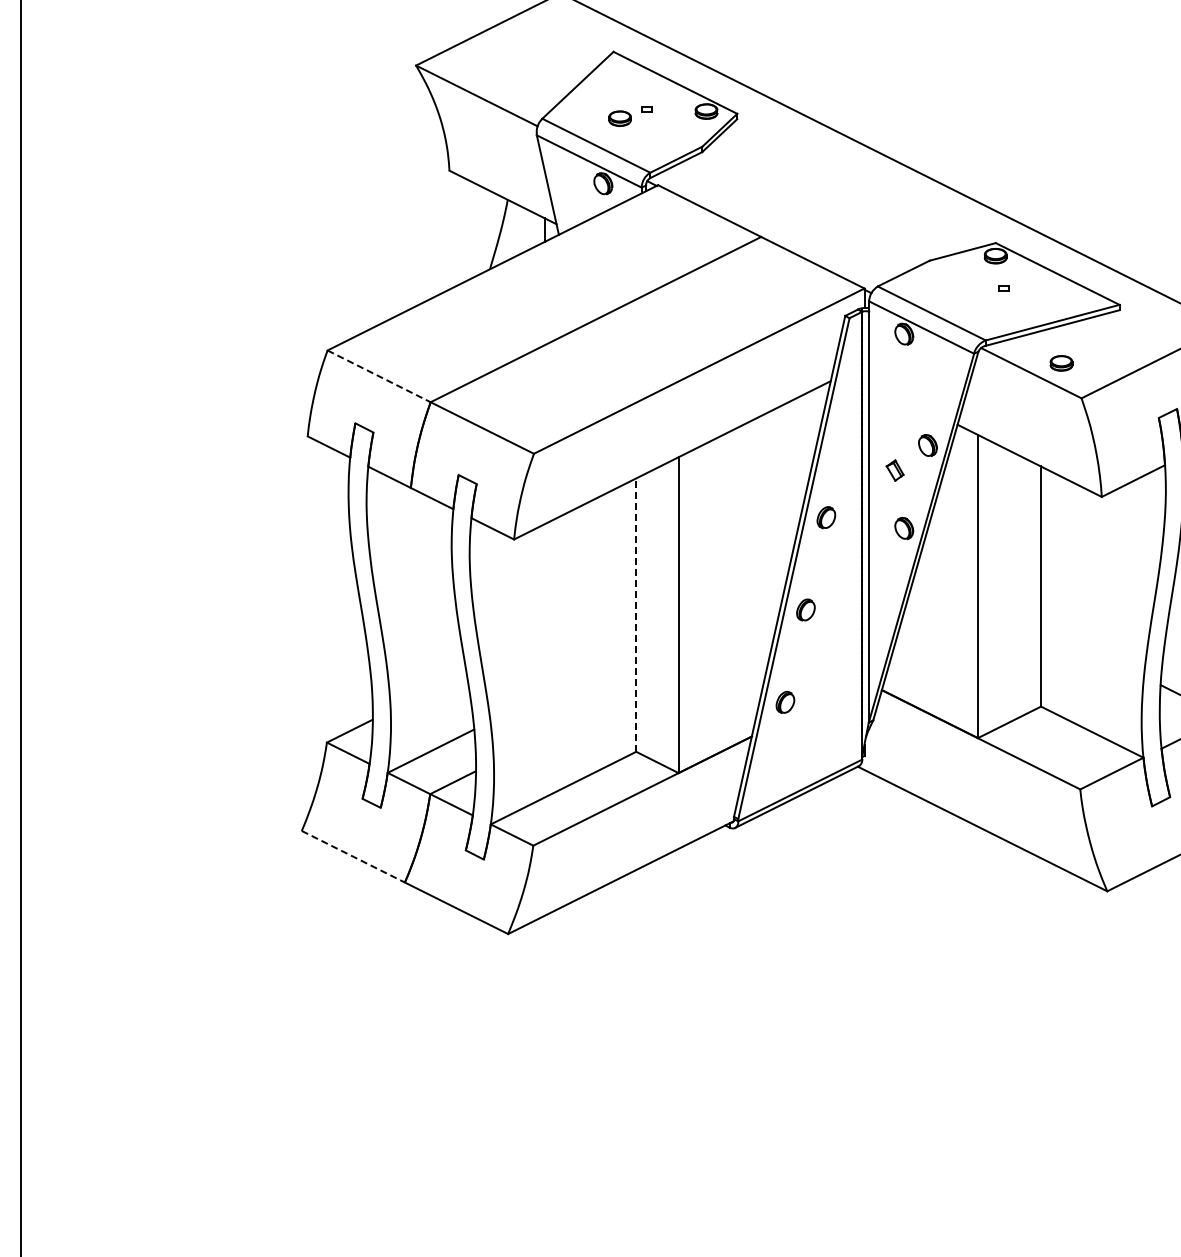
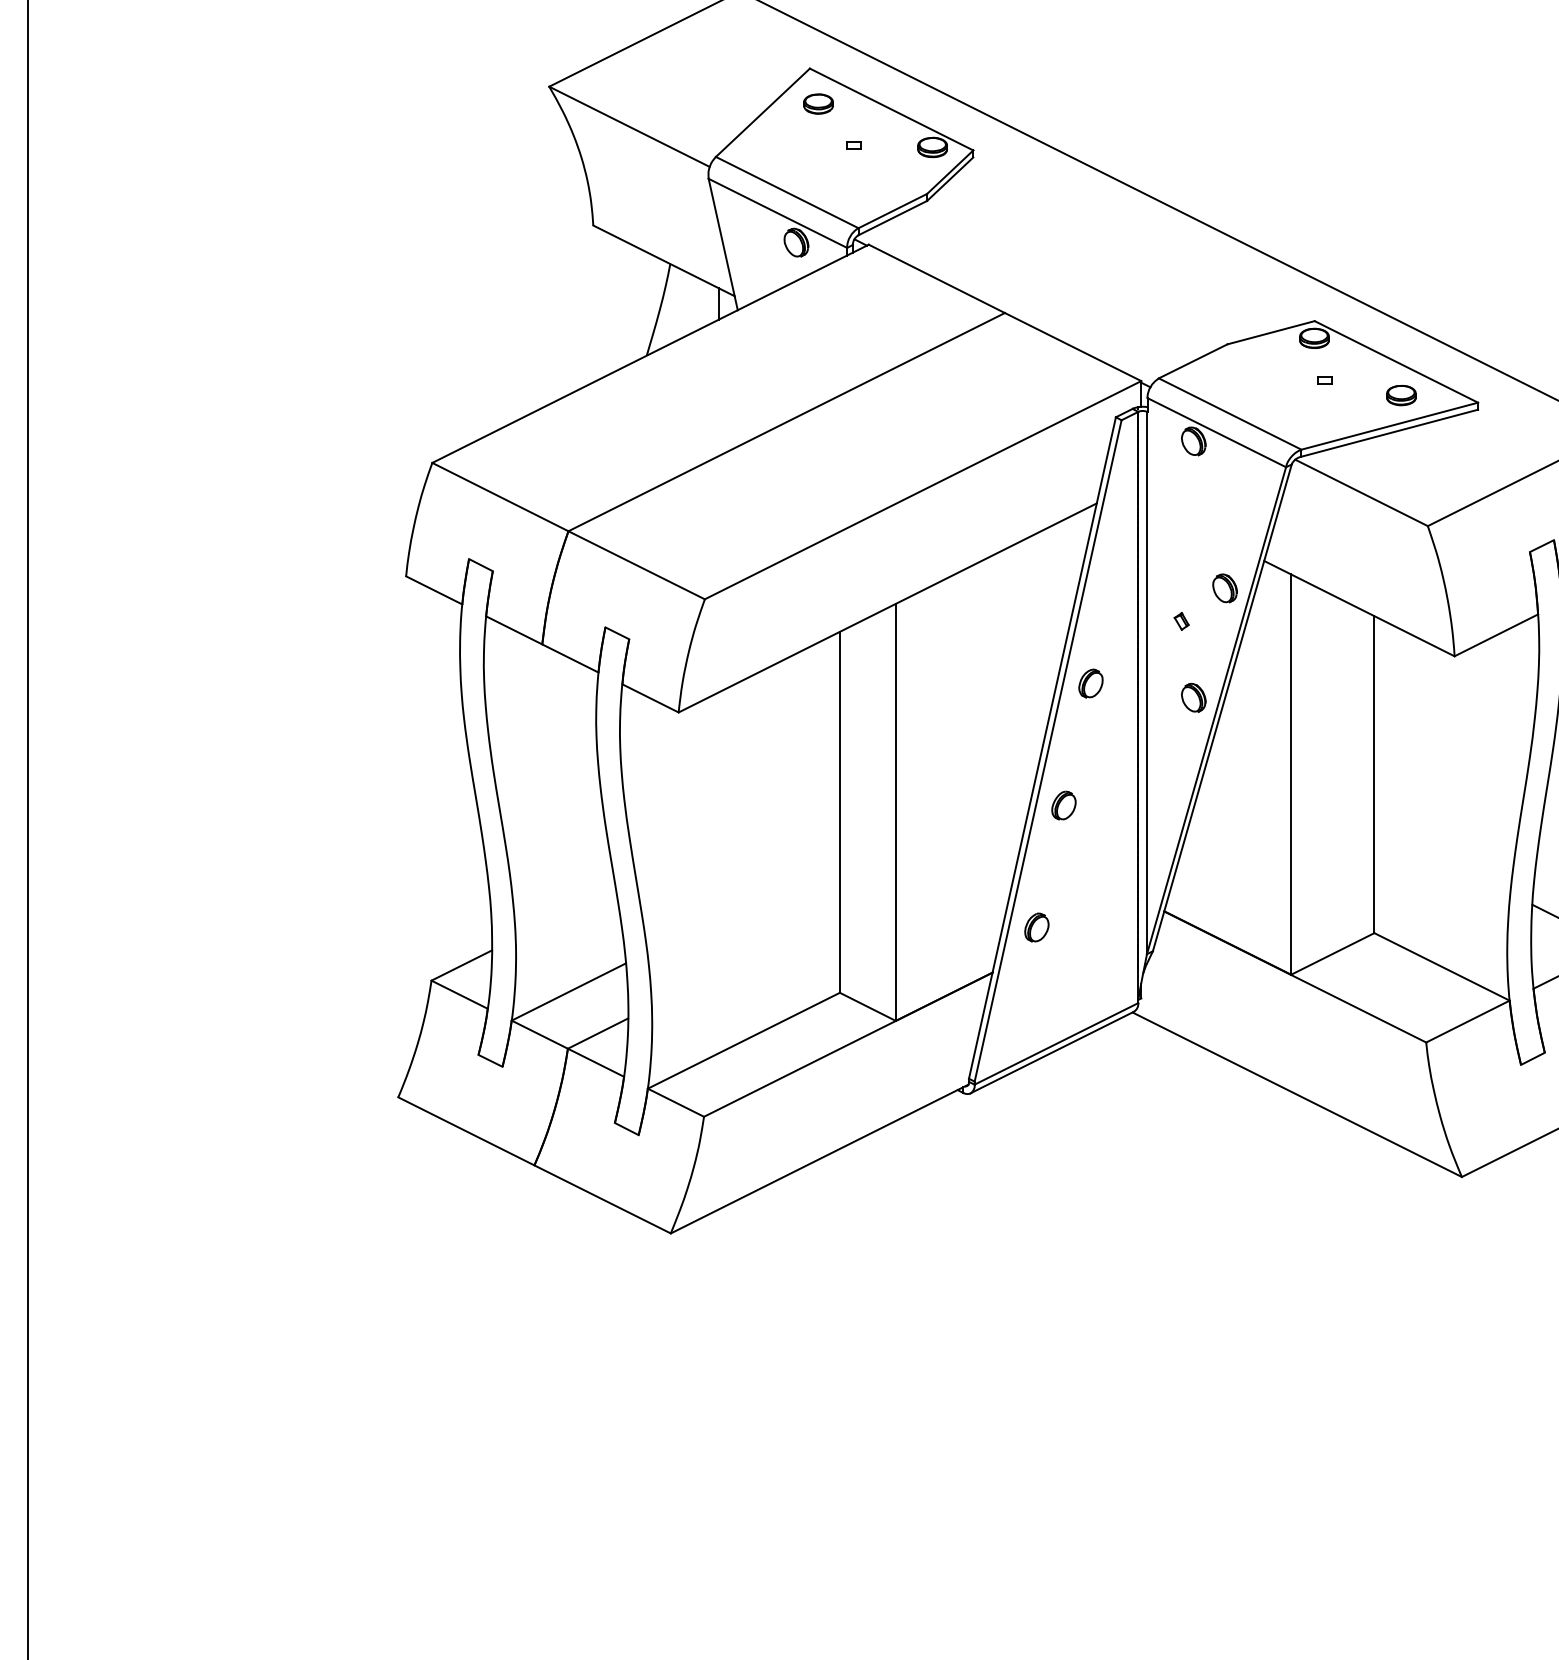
part: (619, 118) -> (817, 103), moved
part: (1061, 363) -> (1401, 395), moved
line: (379, 376) -> (500, 497), dashed -> solid
part: (894, 470) -> (1180, 621), size x0.62
line: (636, 615) -> (840, 812), dashed -> solid
line: (353, 856) -> (466, 1131), dashed -> solid

